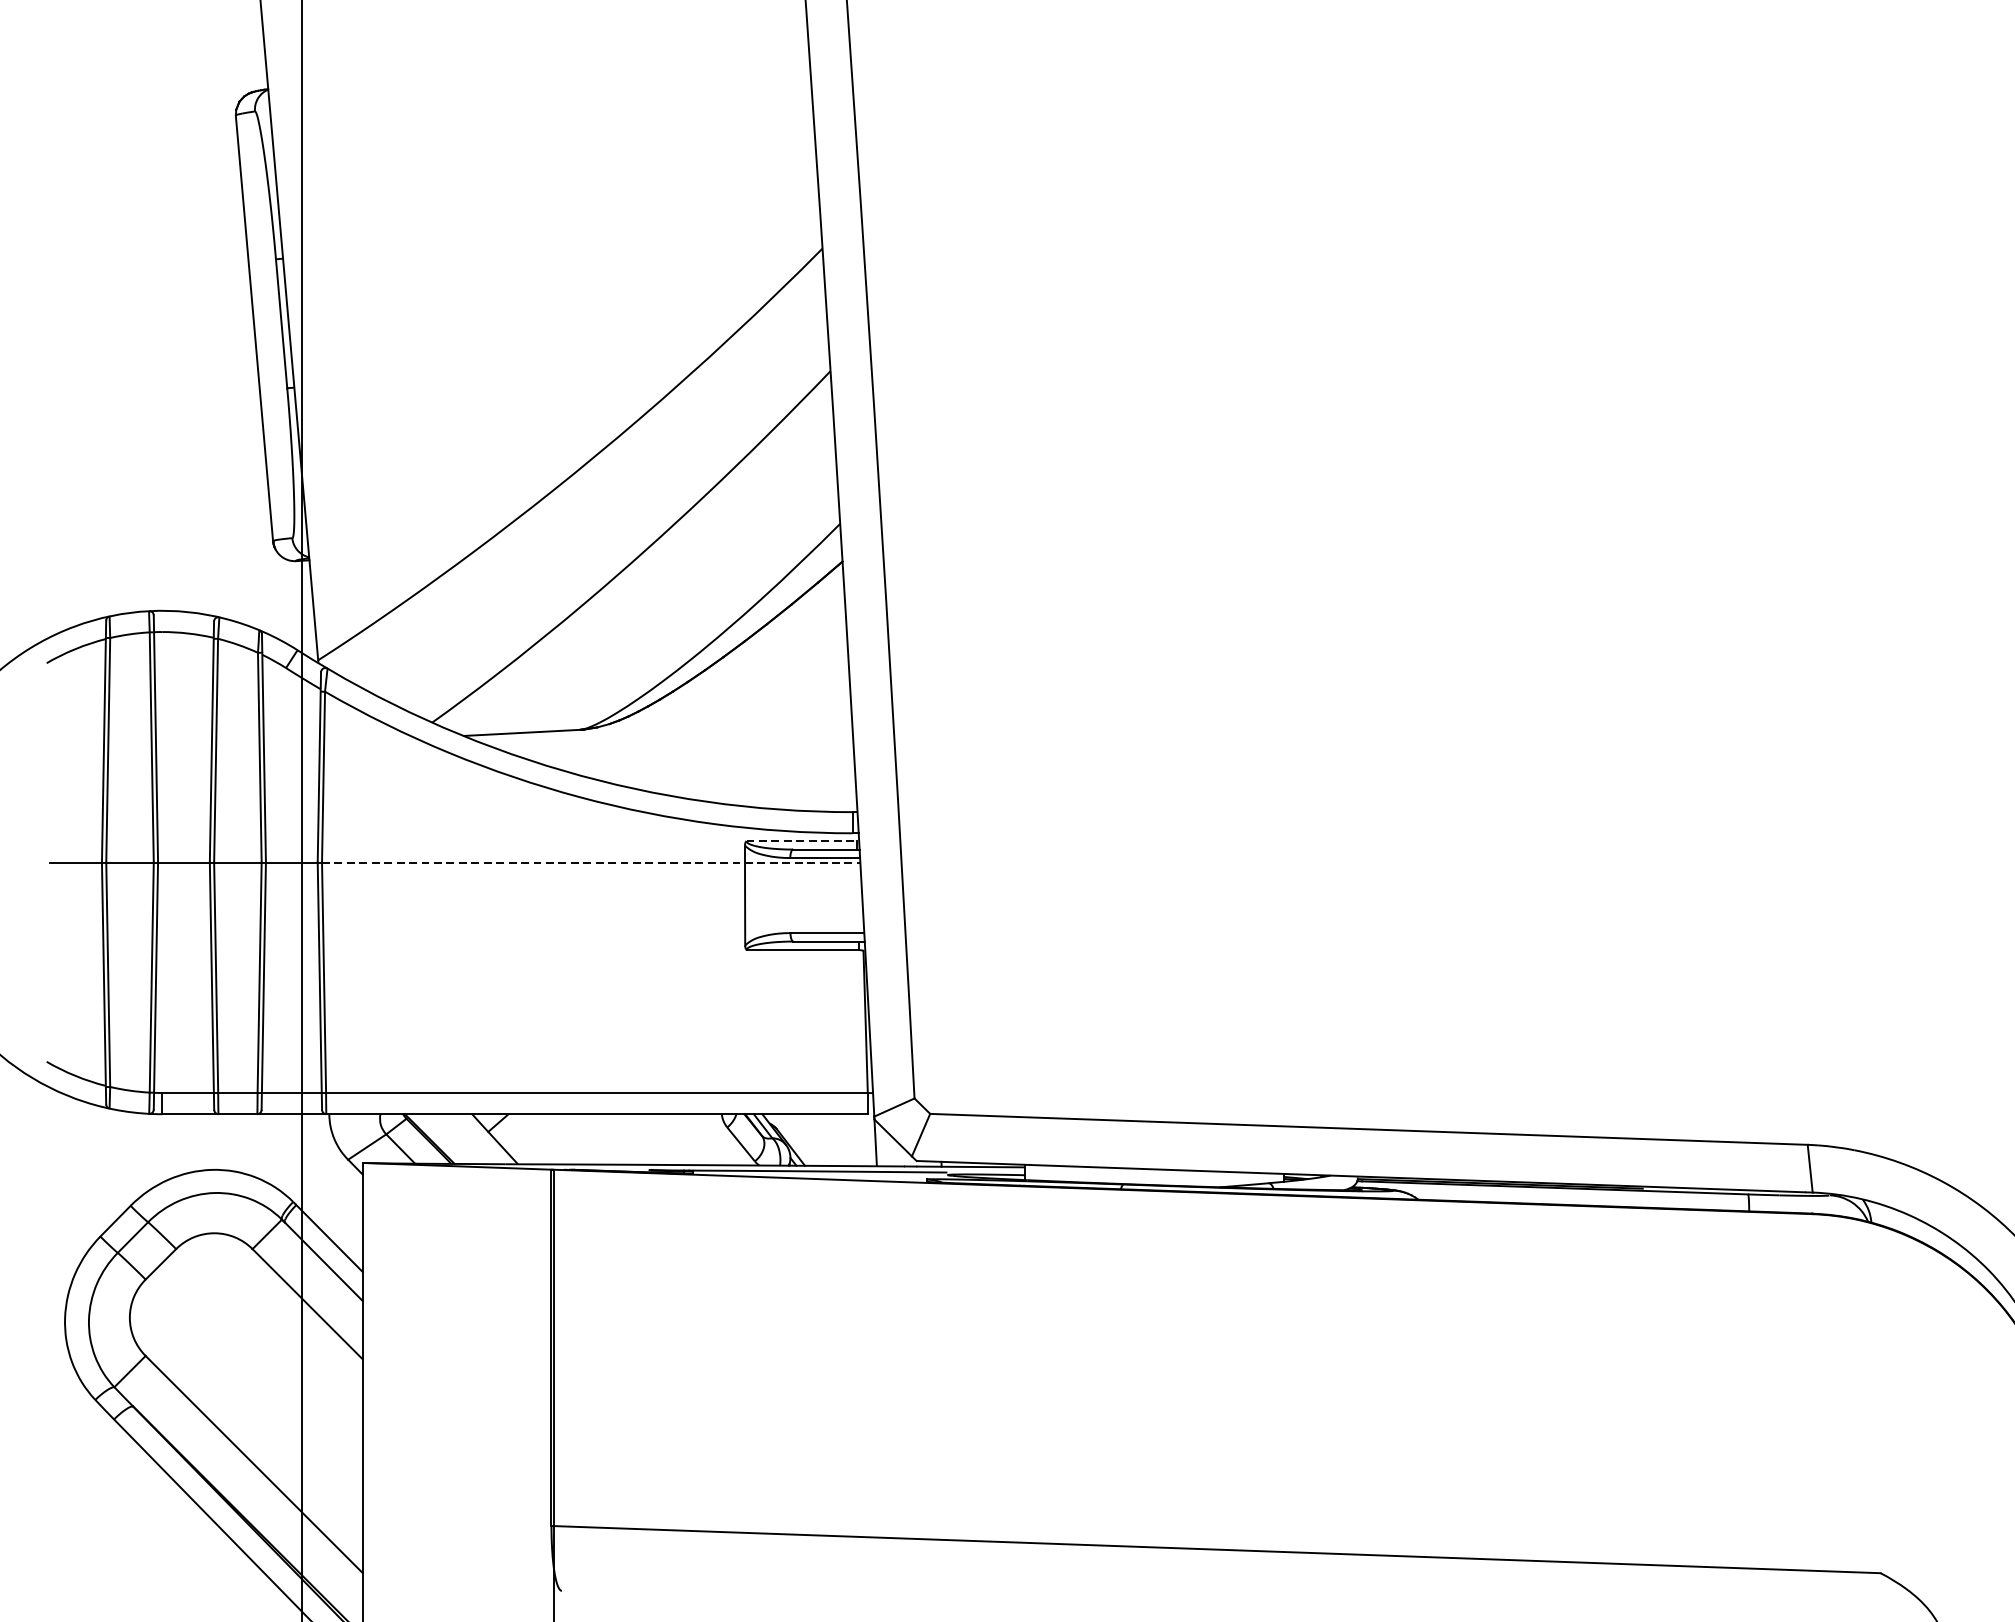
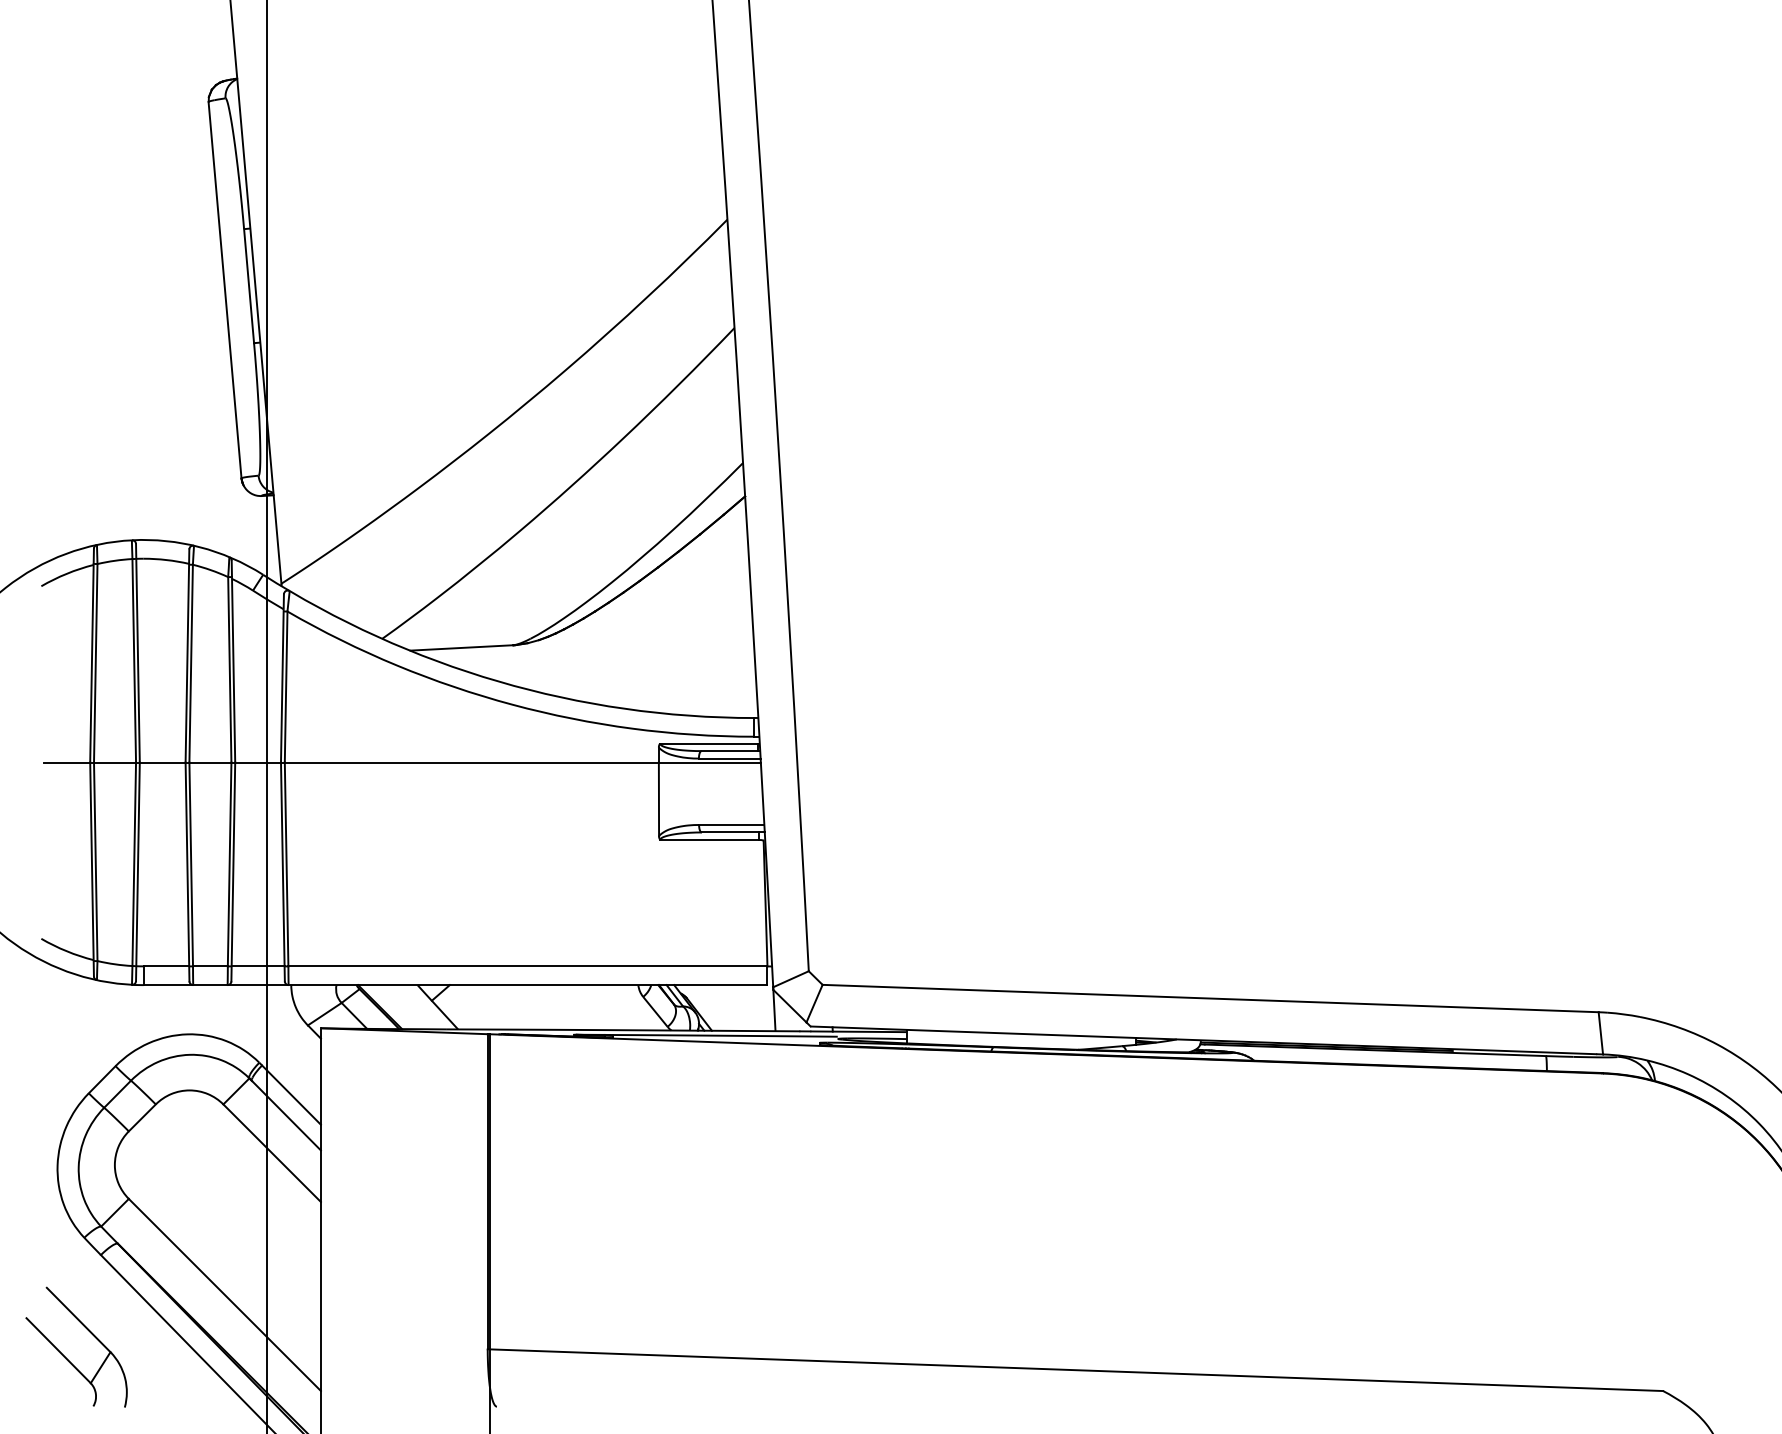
line: (802, 840) -> (709, 743), dashed -> solid
line: (591, 862) -> (523, 762), dashed -> solid
part: (74, 1534) -> (65, 1356), added

